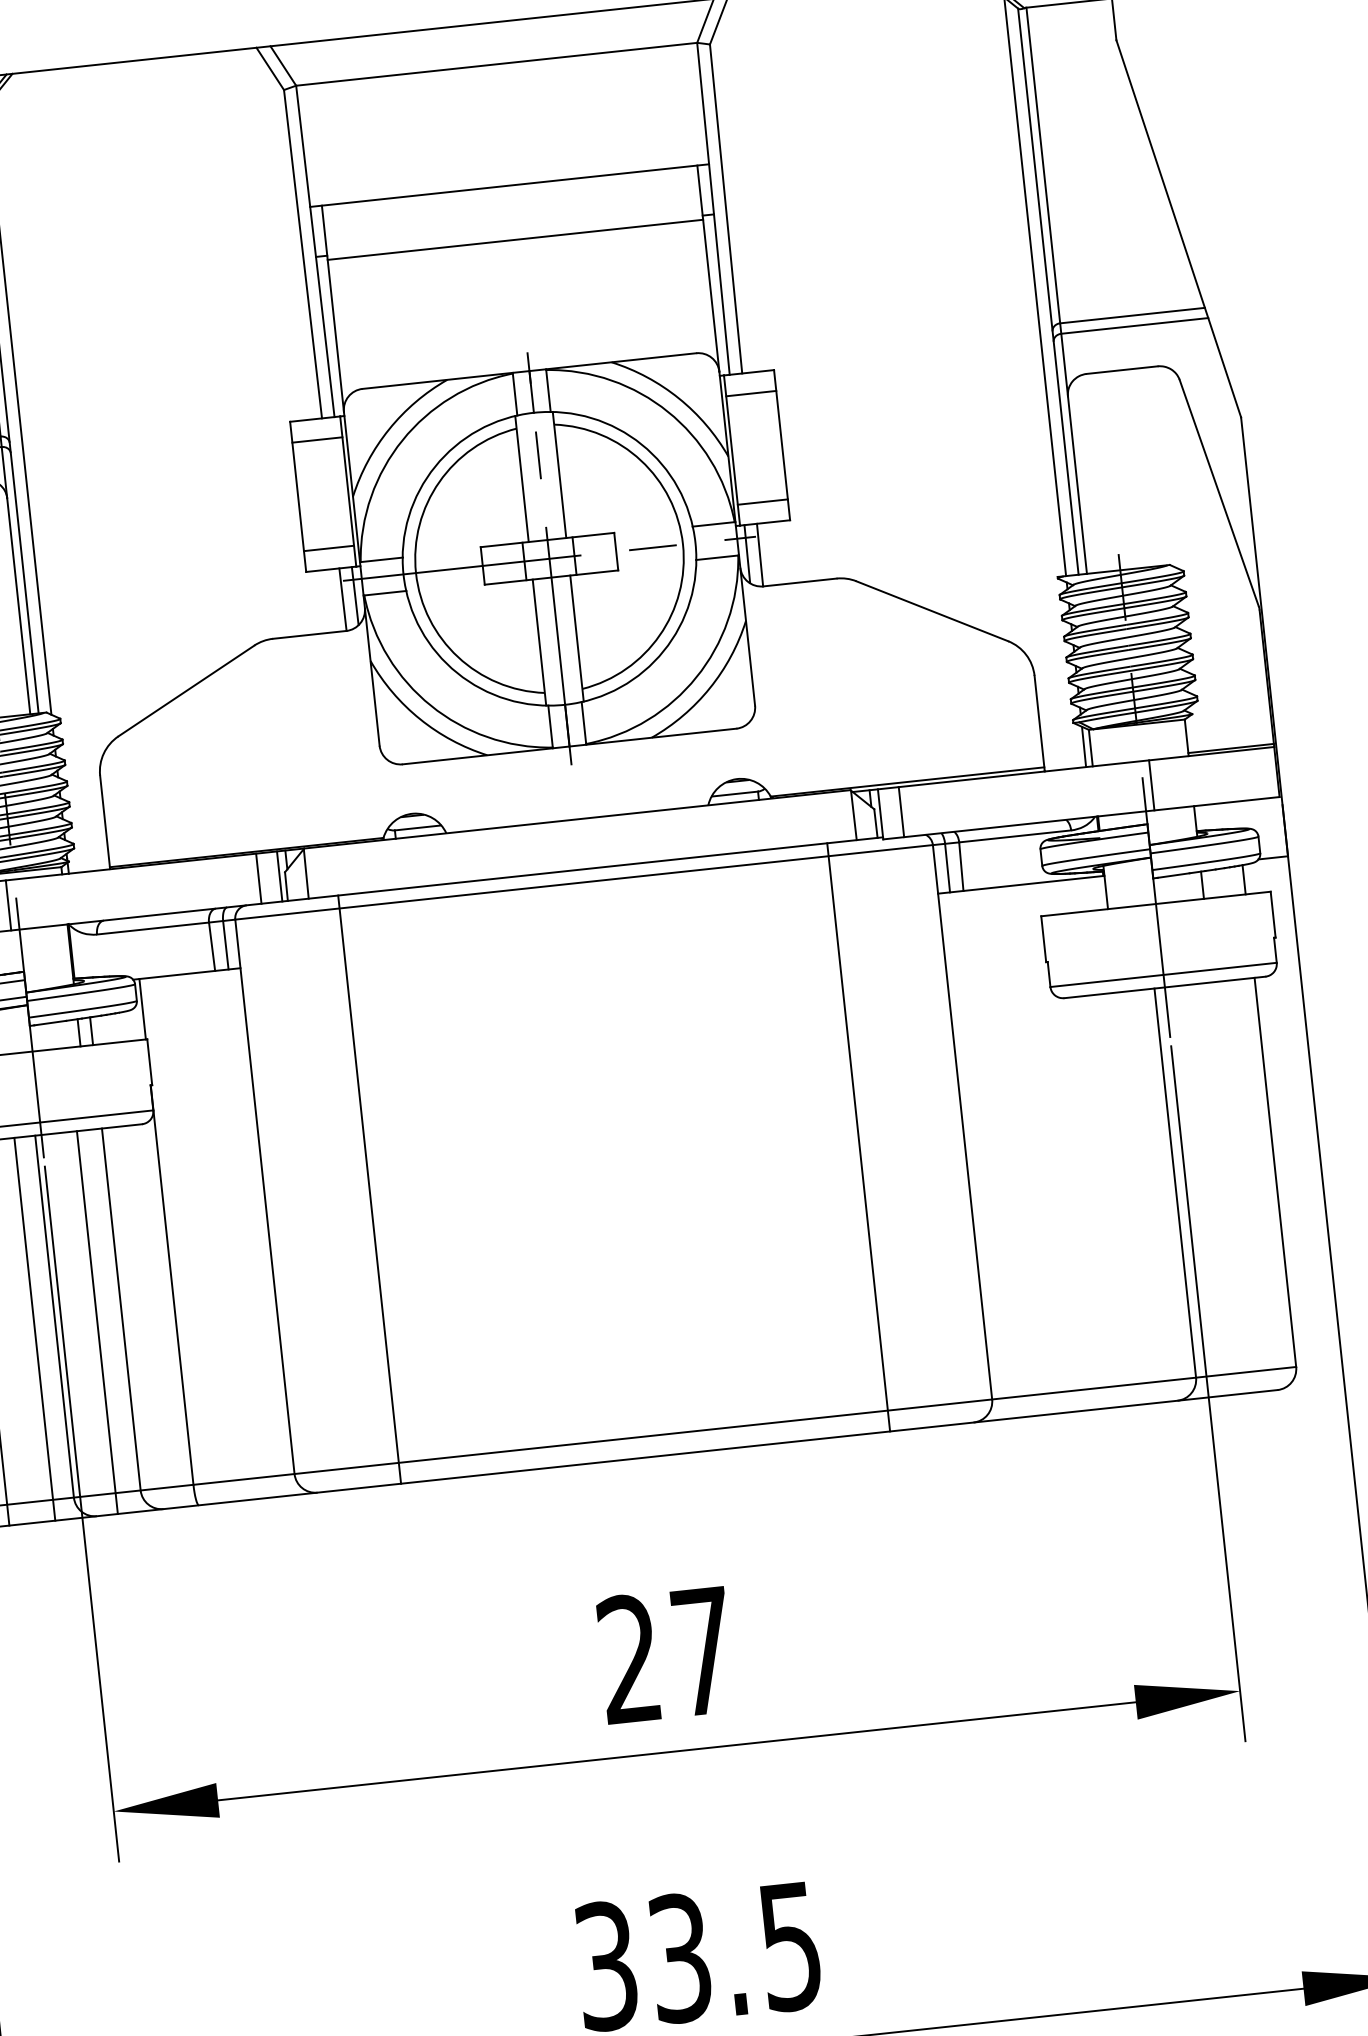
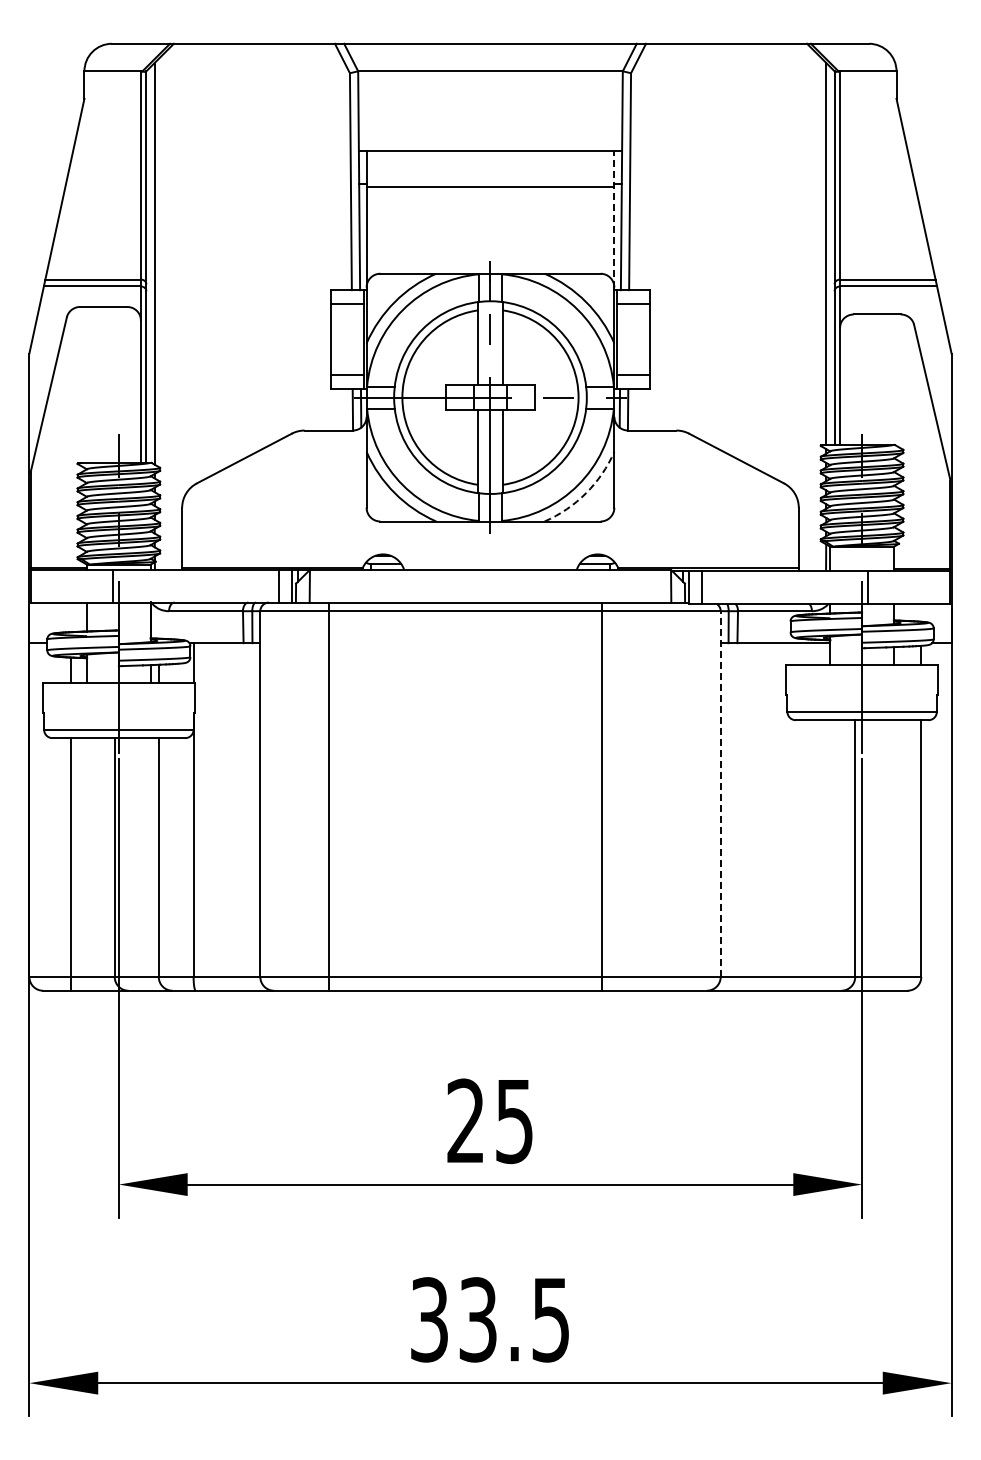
line: (708, 267) -> (614, 218), solid -> dashed
arc: (710, 688) -> (586, 493), solid -> dashed
line: (962, 1122) -> (720, 794), solid -> dashed
line: (858, 1137) -> (601, 796), moved
line: (97, 1322) -> (142, 864), removed
line: (34, 1329) -> (100, 864), removed
text: (703, 1653) -> (514, 1122), 27 -> 25

